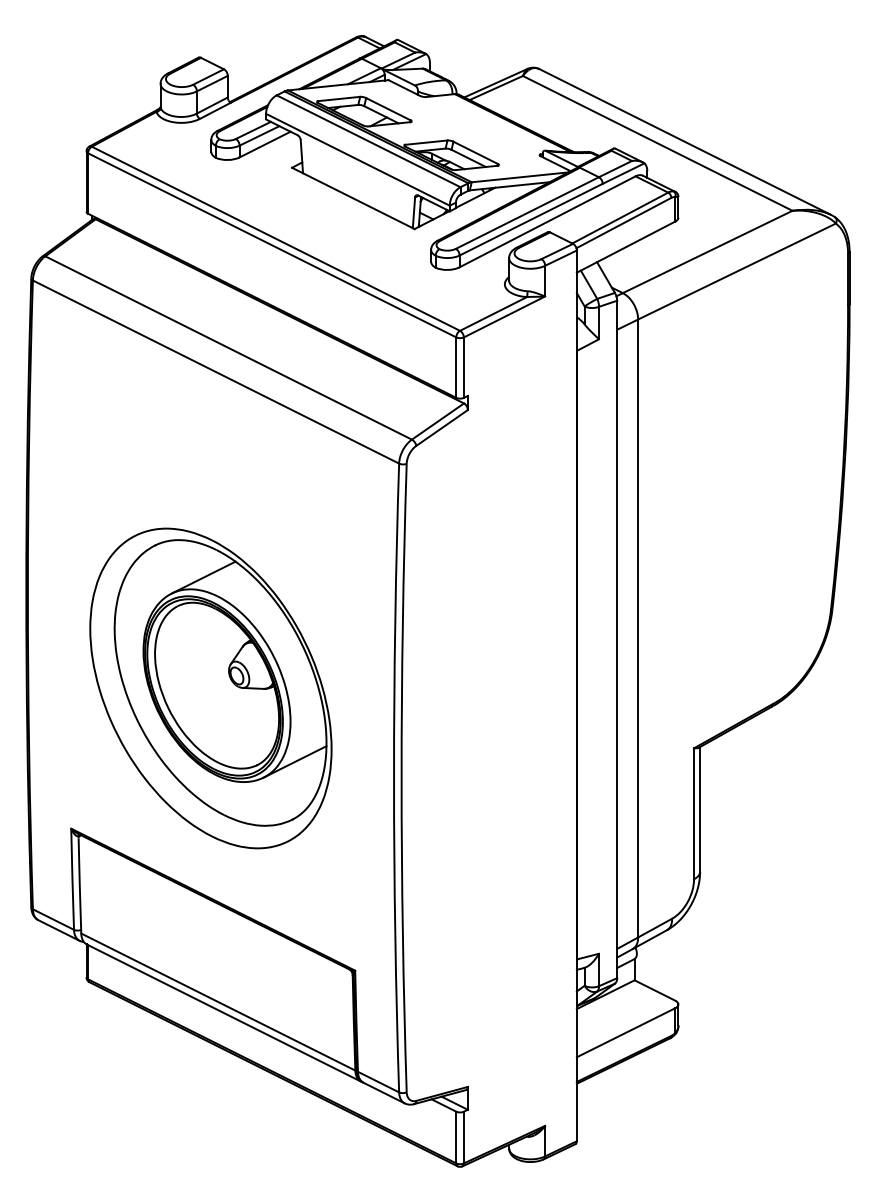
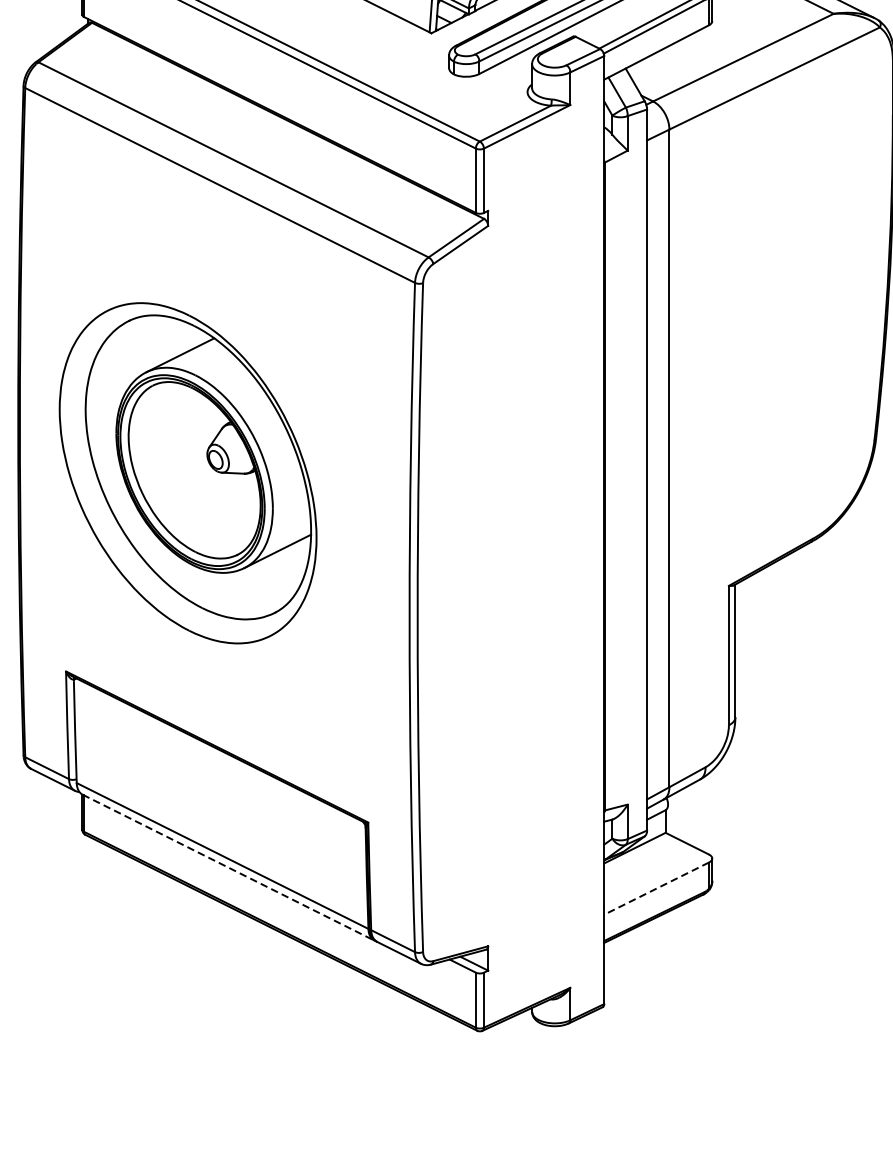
part: (210, 688) -> (187, 473), moved
line: (224, 1013) -> (229, 868), solid -> dashed
line: (625, 1032) -> (655, 888), solid -> dashed

